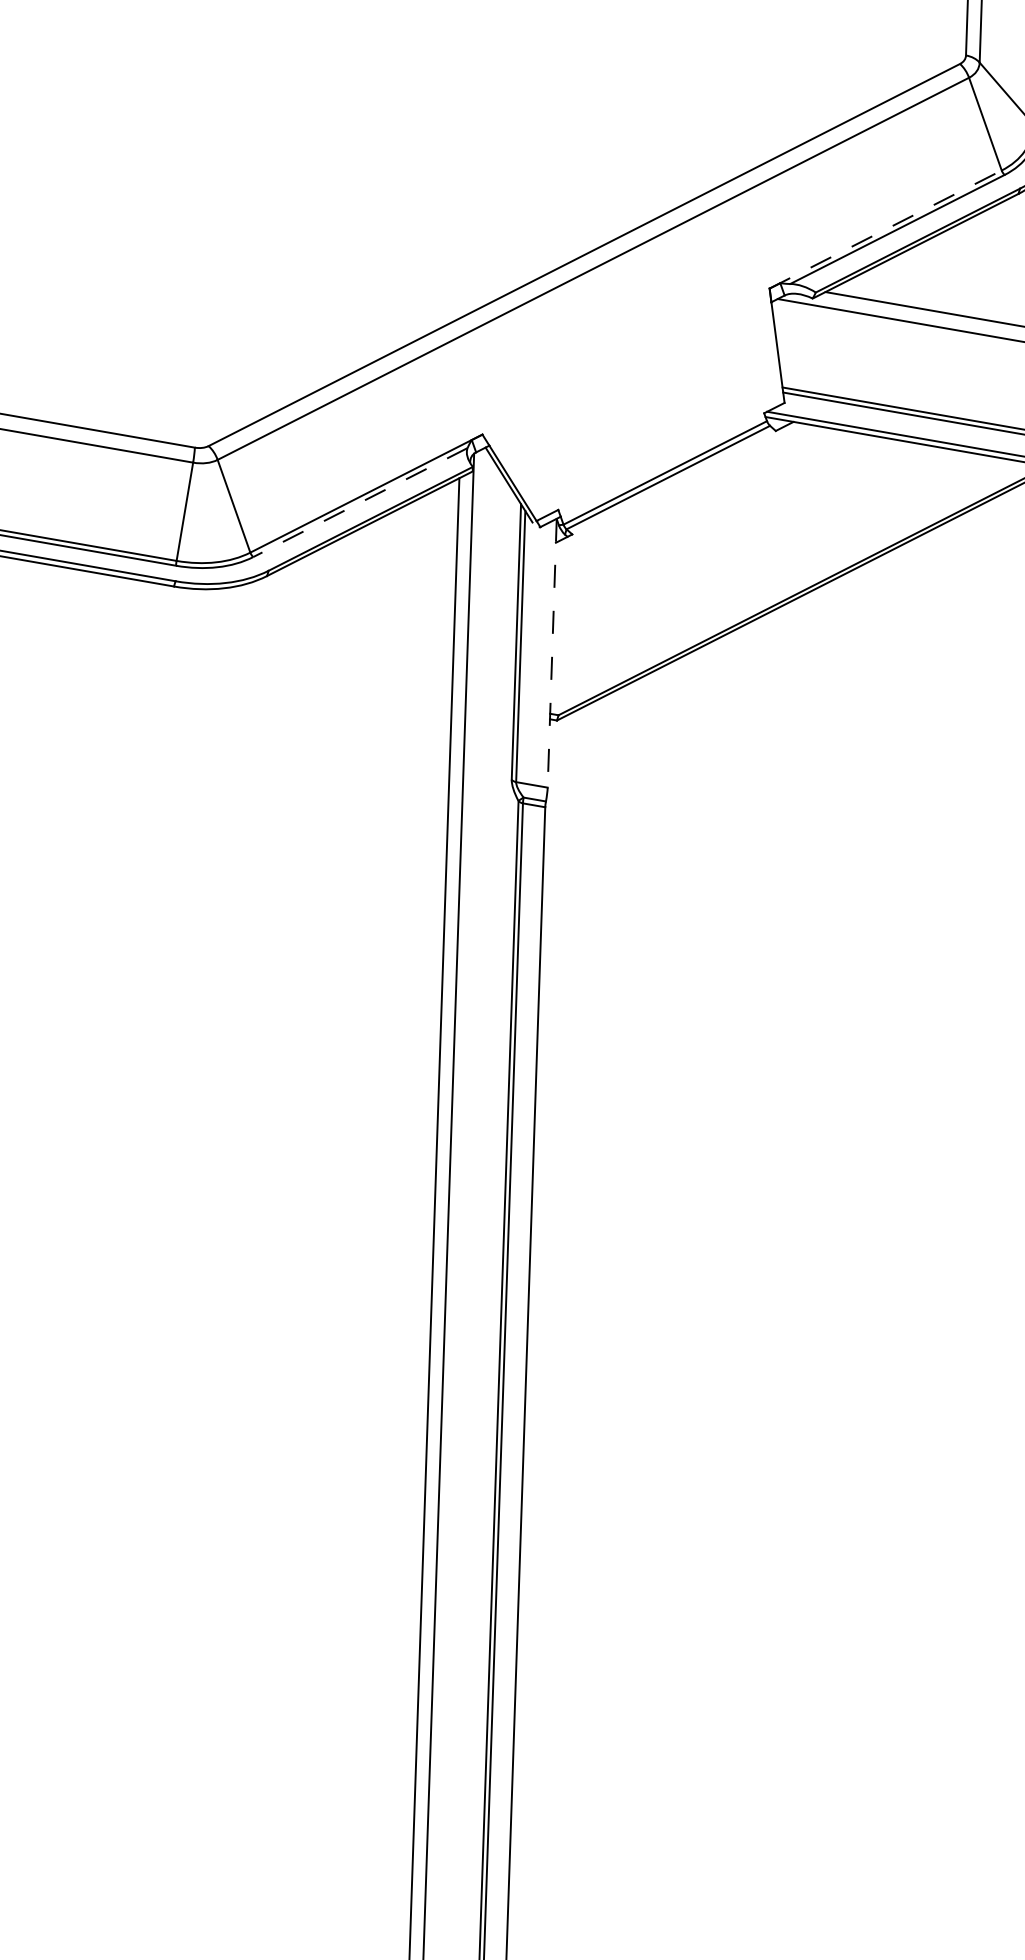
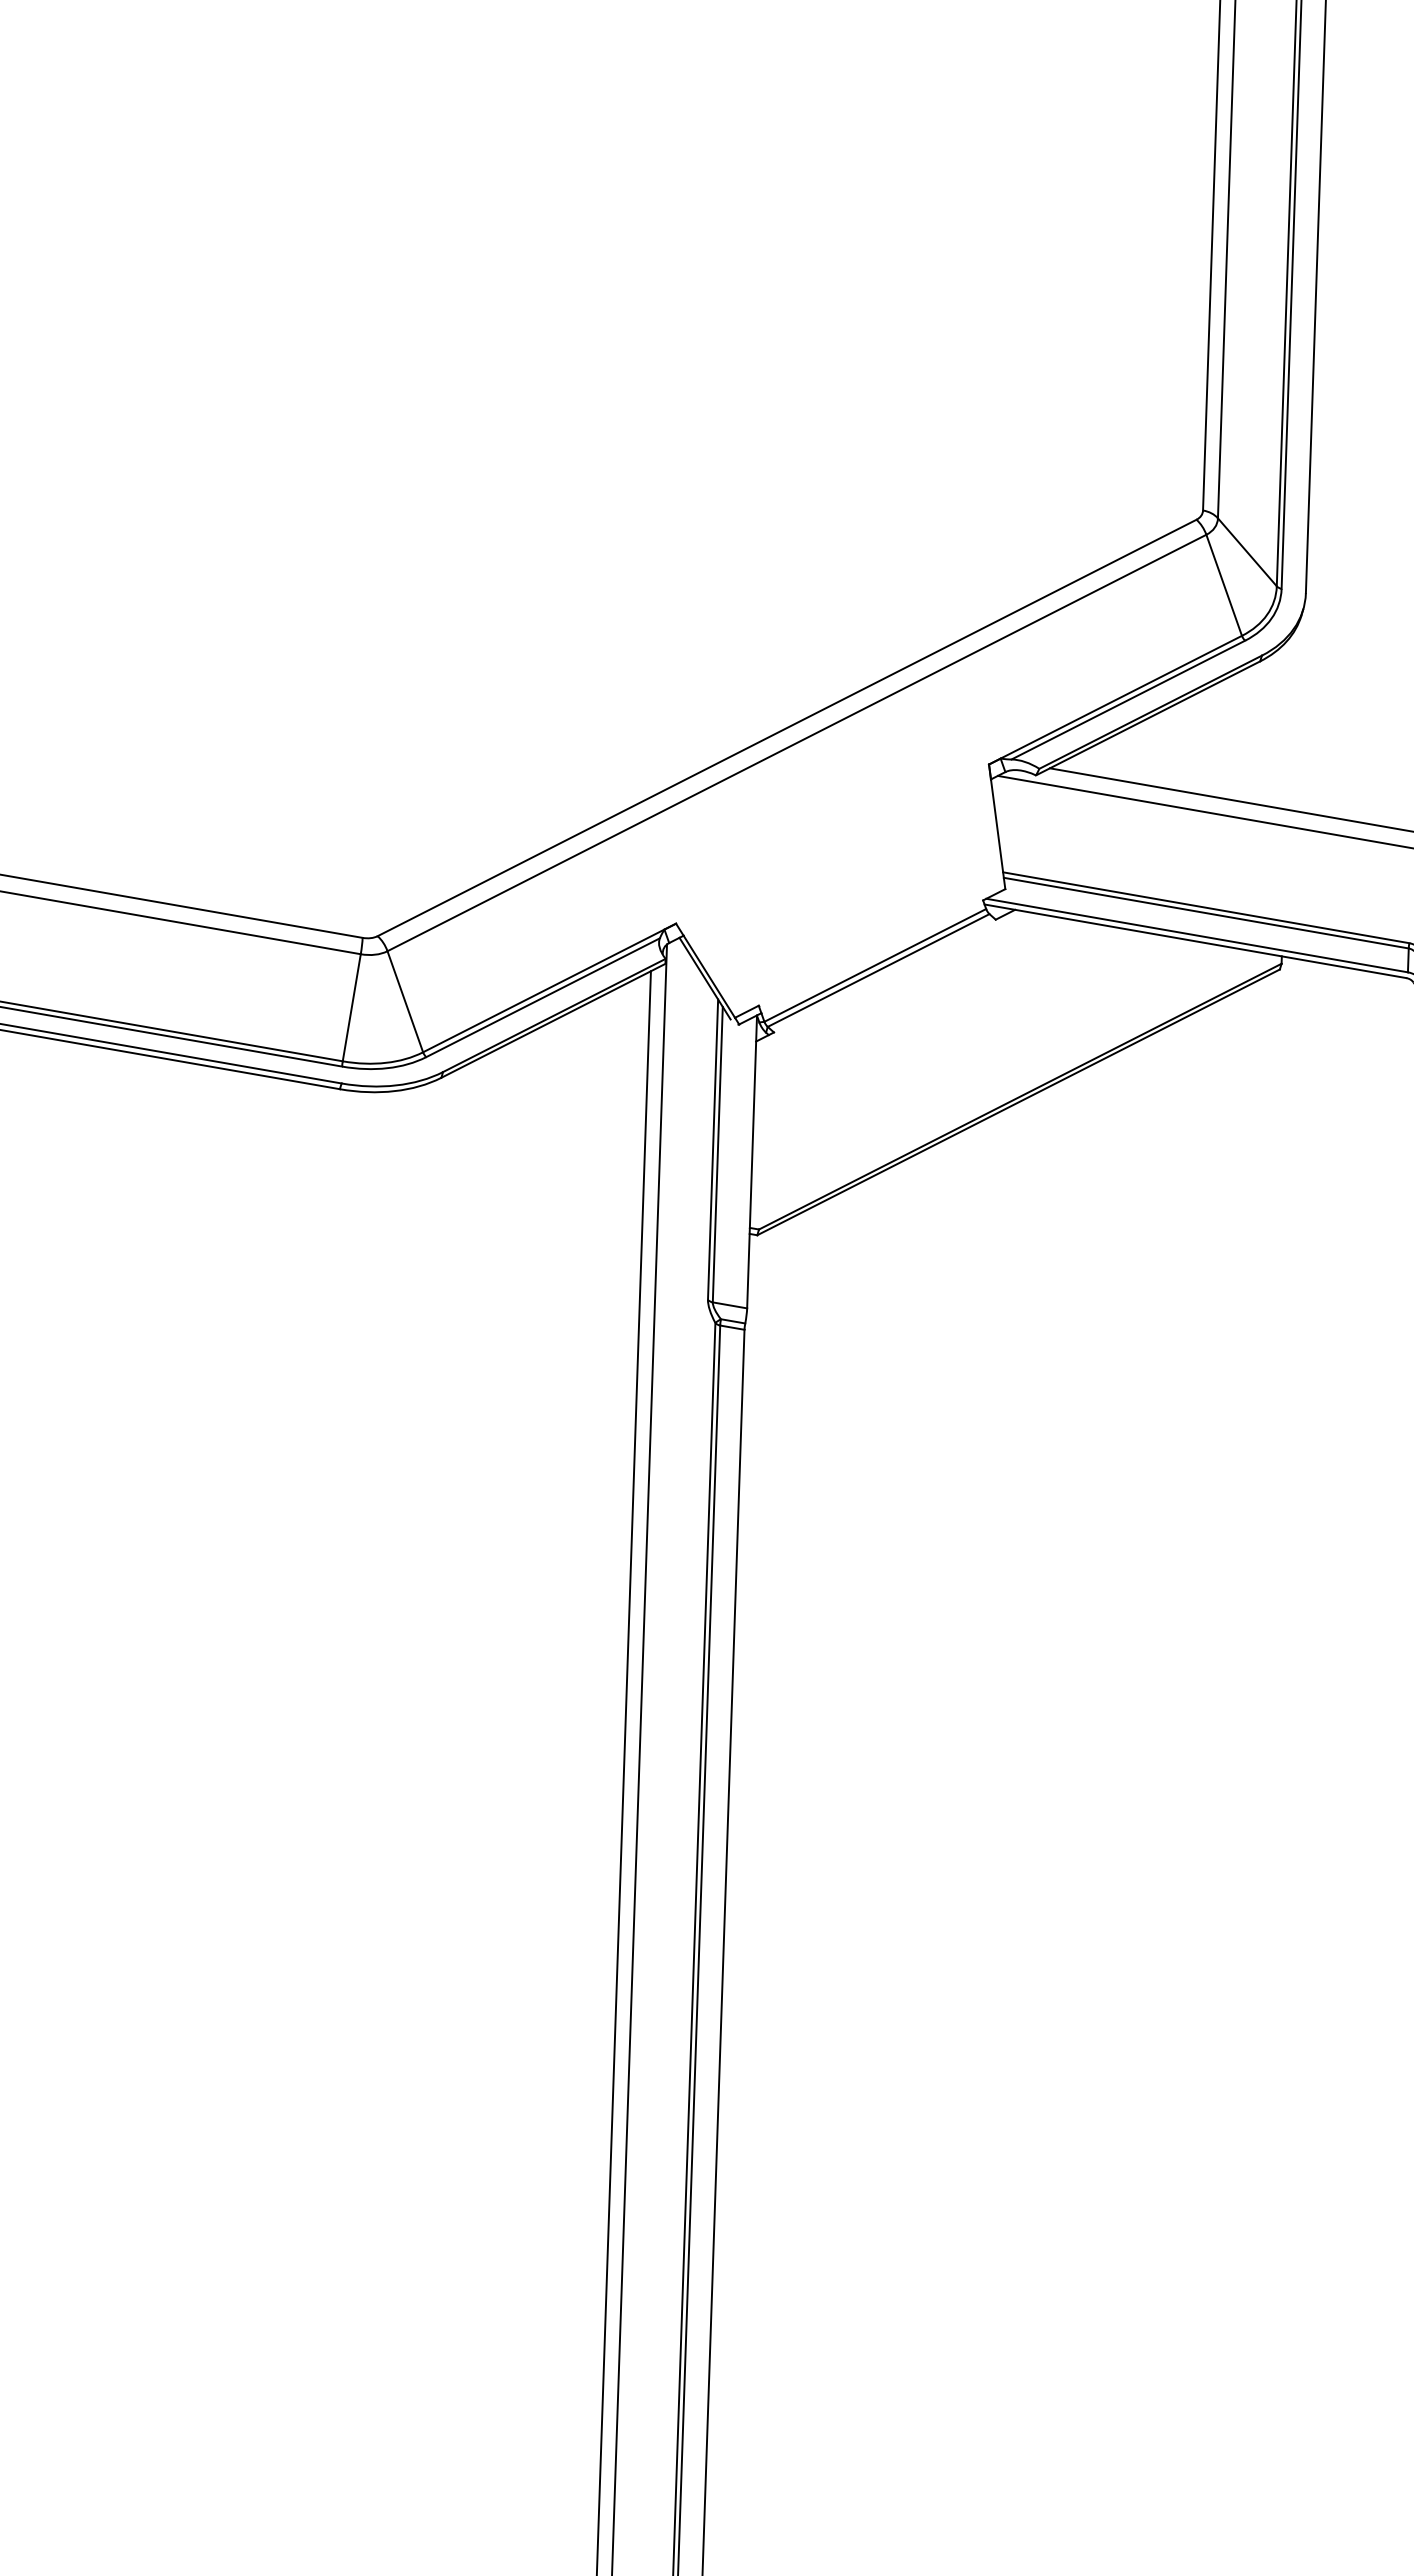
line: (885, 229) -> (1115, 700), dashed -> solid
line: (359, 502) -> (542, 997), dashed -> solid
line: (552, 652) -> (752, 1161), dashed -> solid

